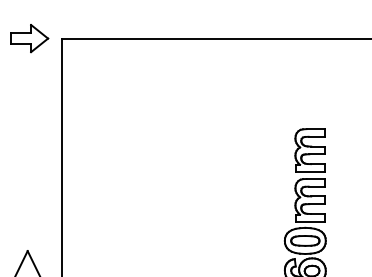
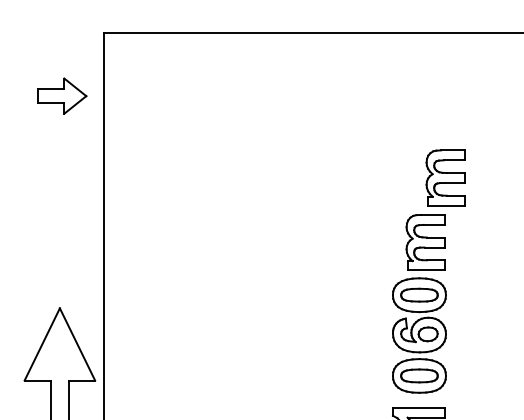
part: (29, 38) -> (62, 95), moved
part: (310, 150) -> (445, 177), moved

